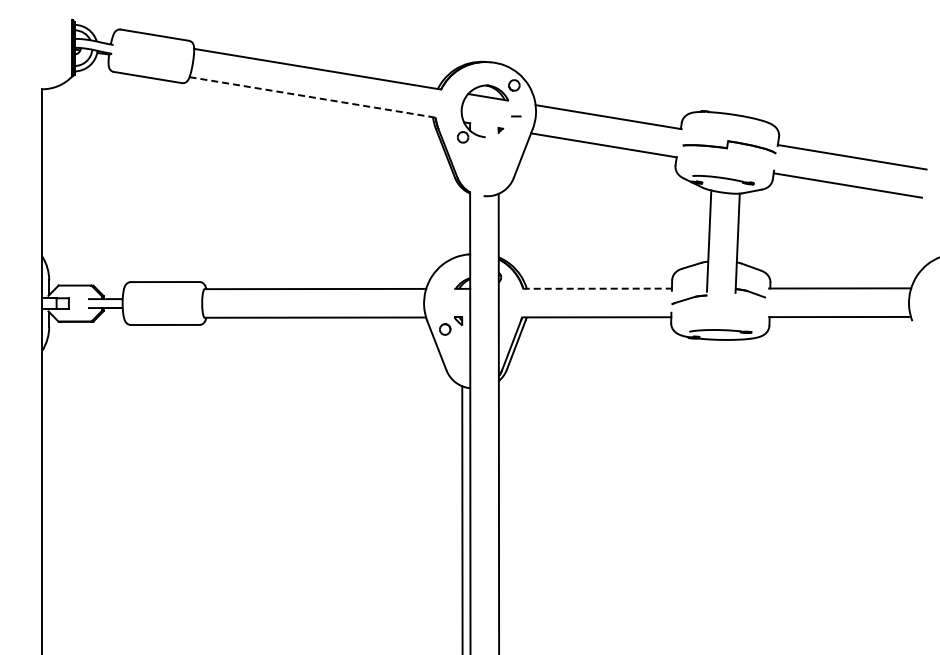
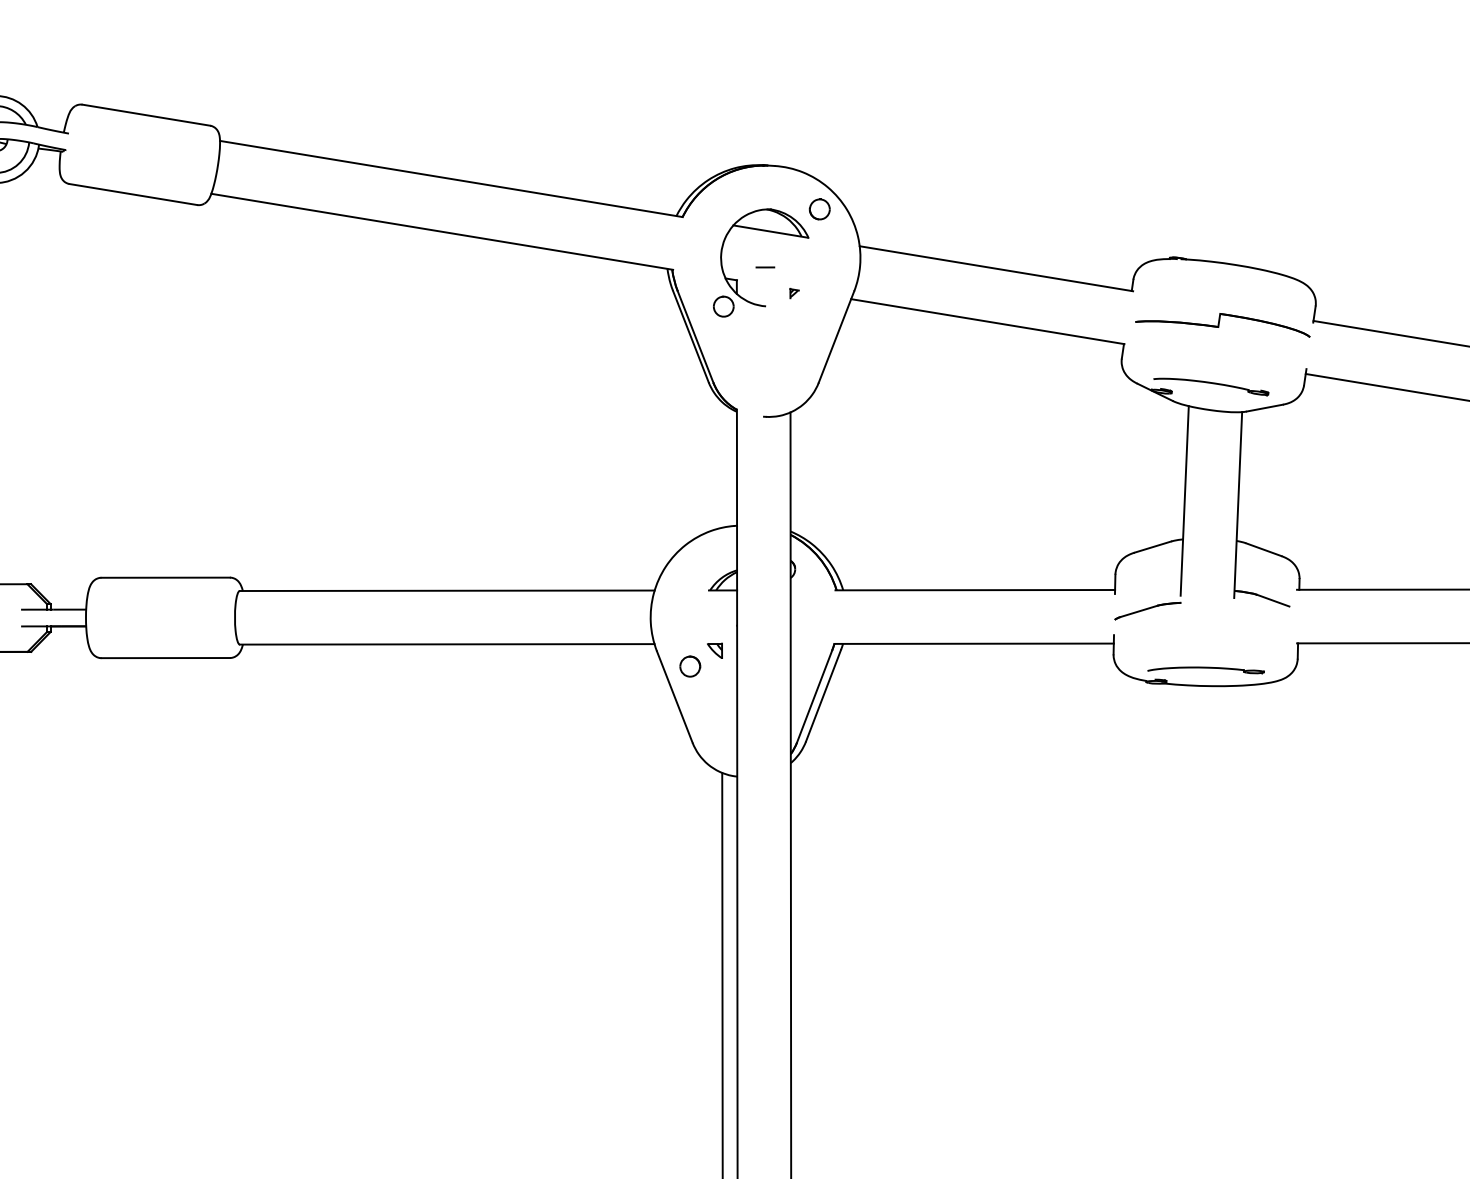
line: (312, 97) -> (441, 231), dashed -> solid
curve: (516, 116) -> (765, 267), moved
line: (597, 288) -> (975, 589), dashed -> solid

